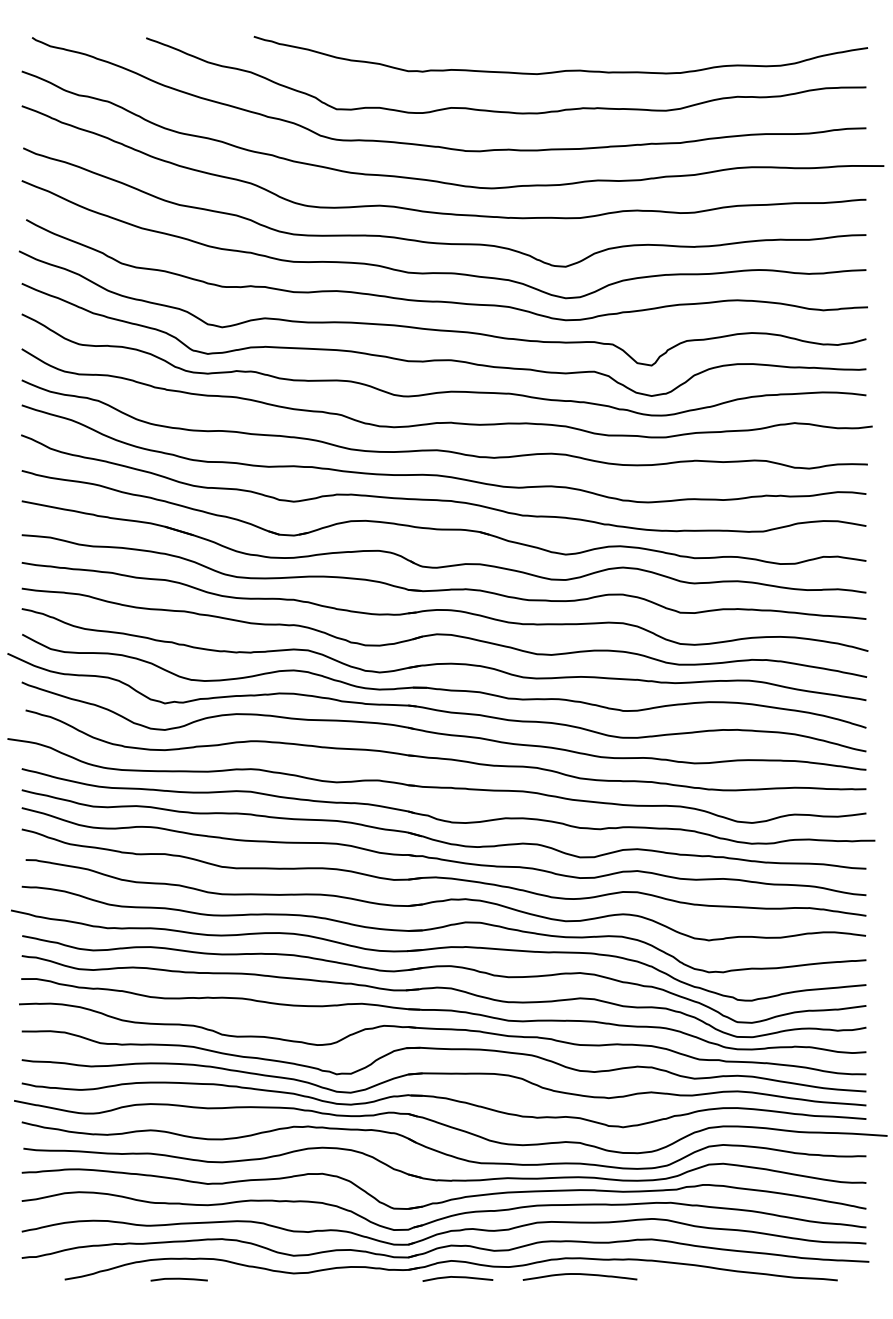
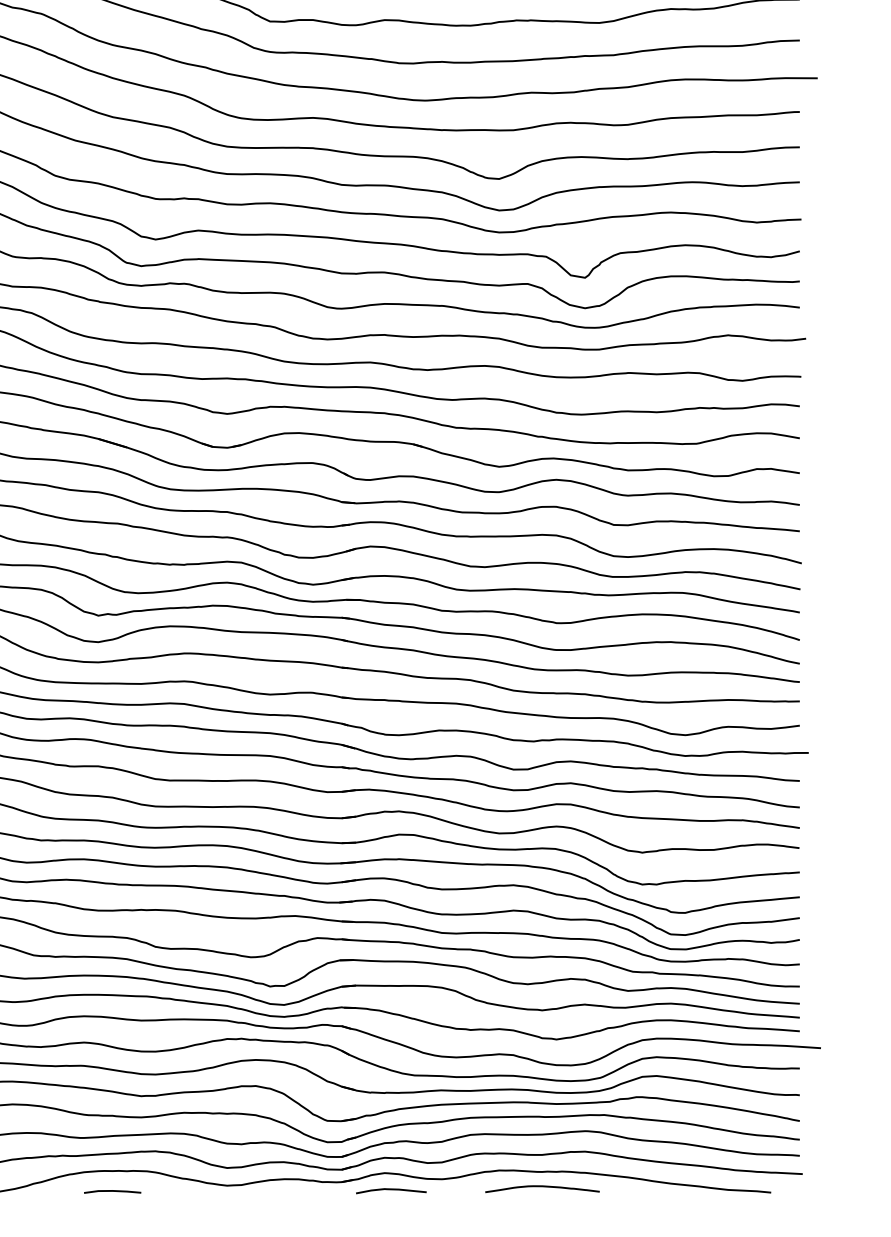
curve: (579, 1274) -> (541, 1186), moved

